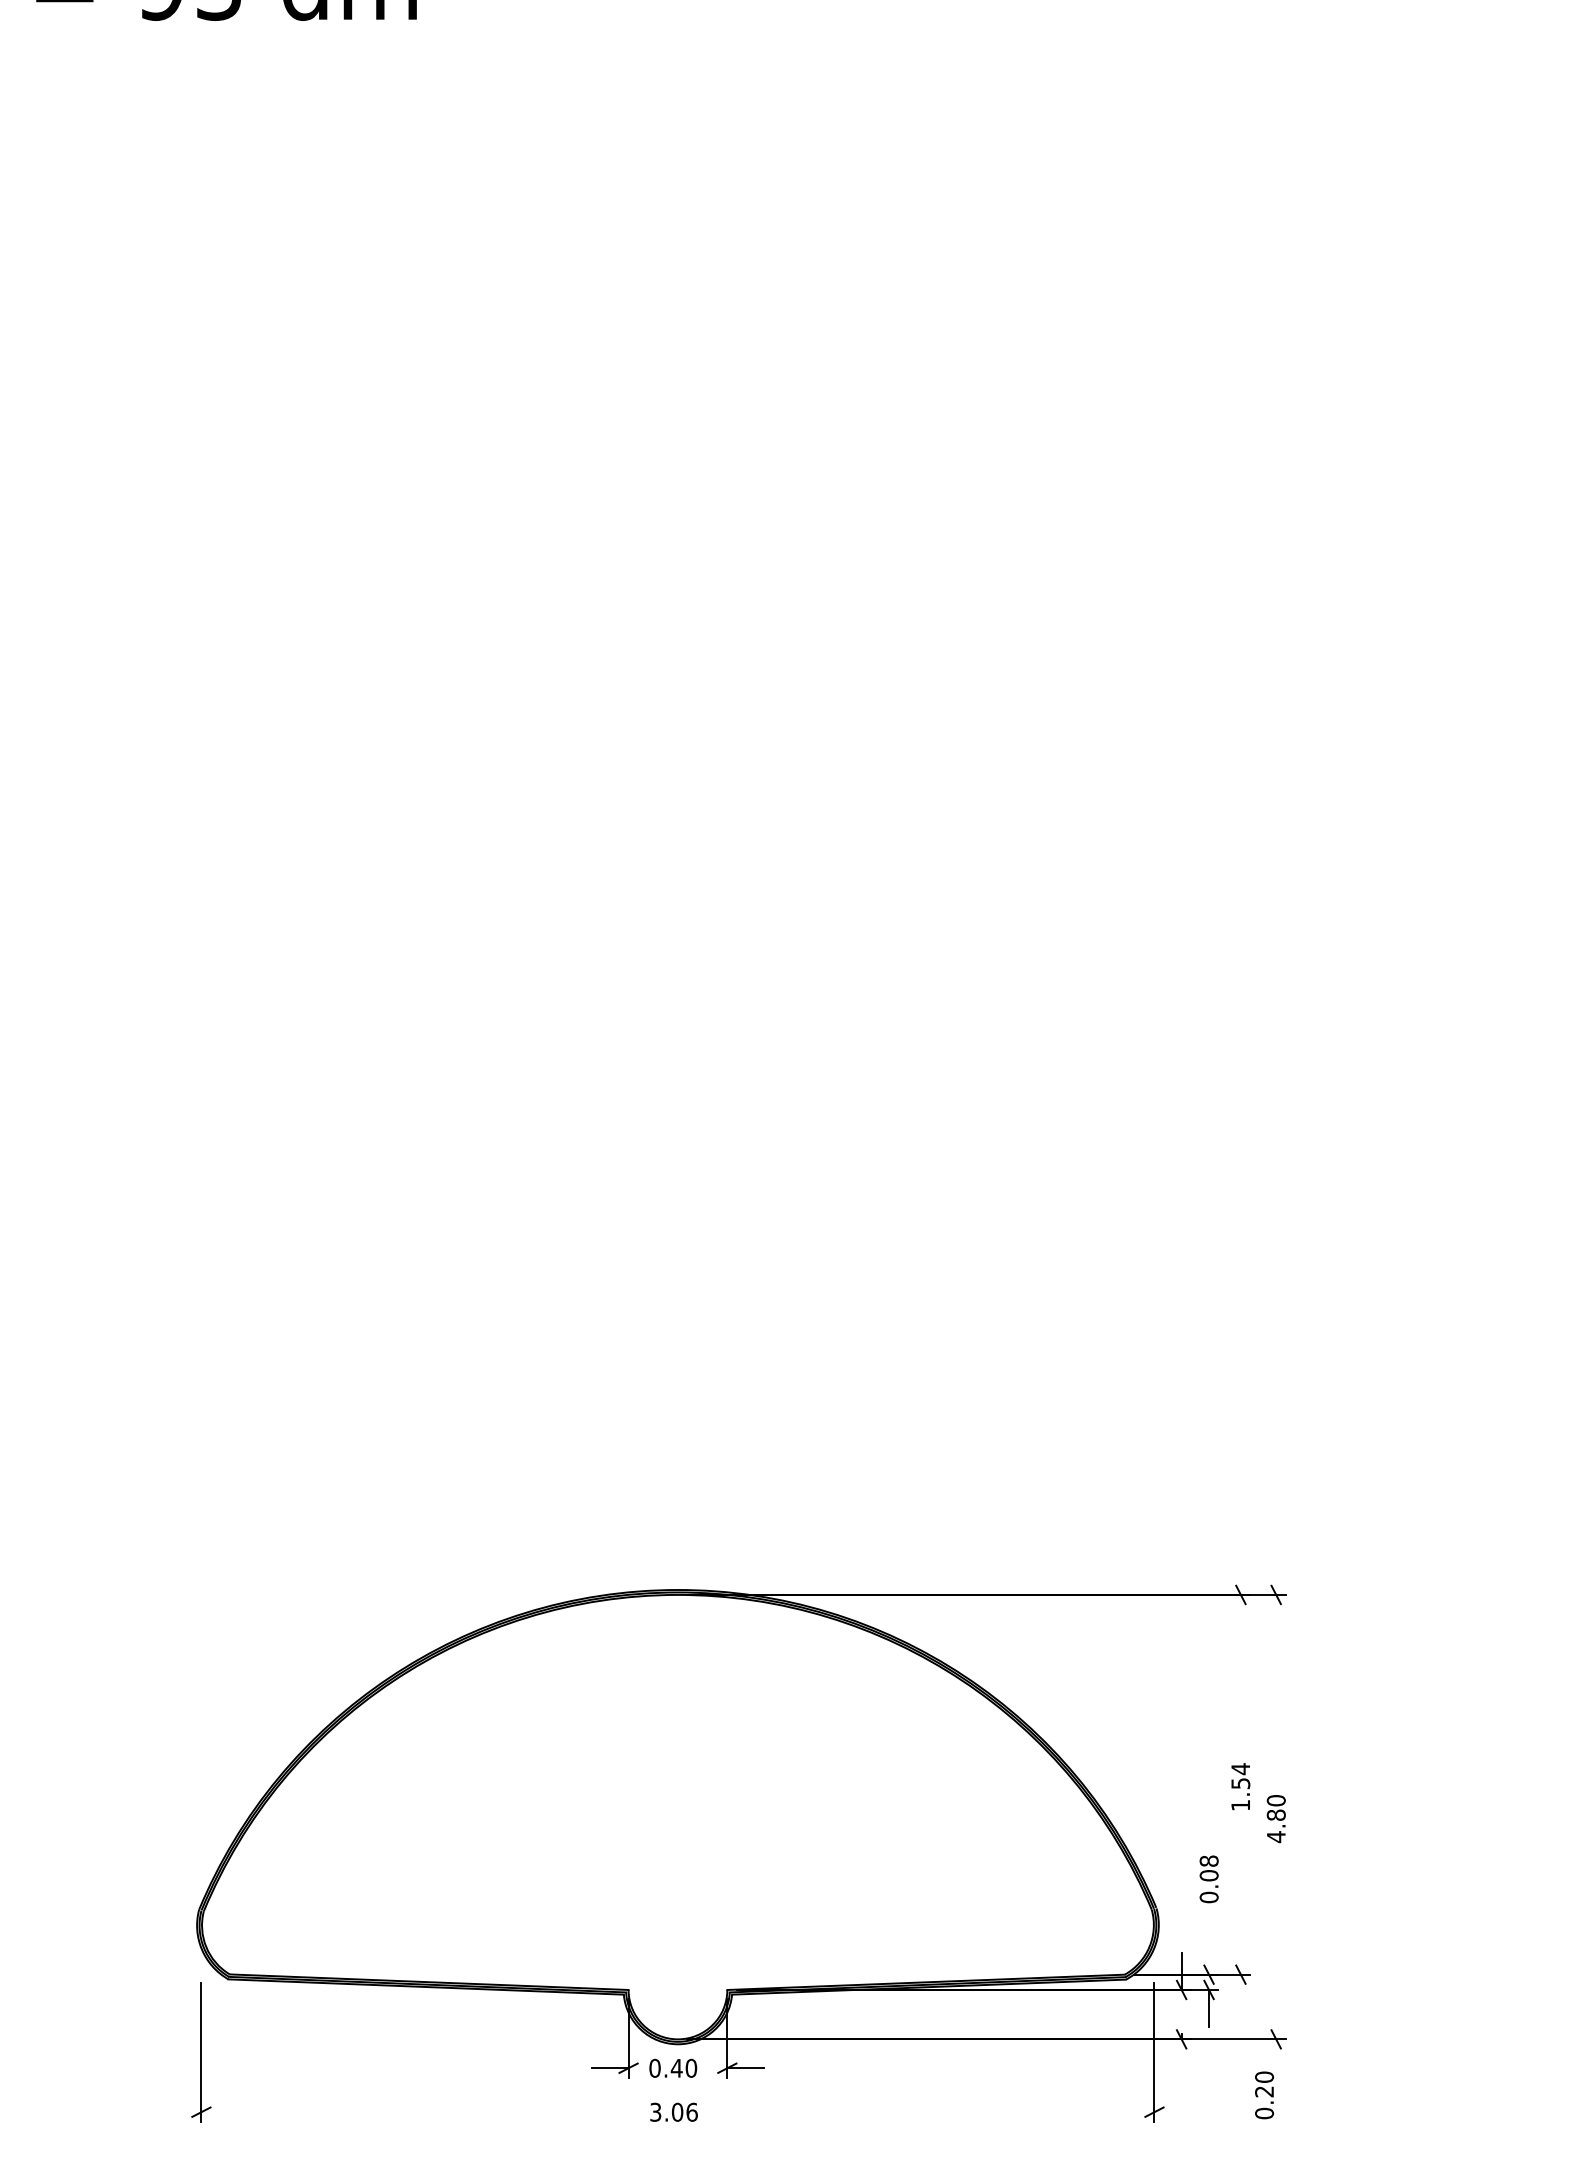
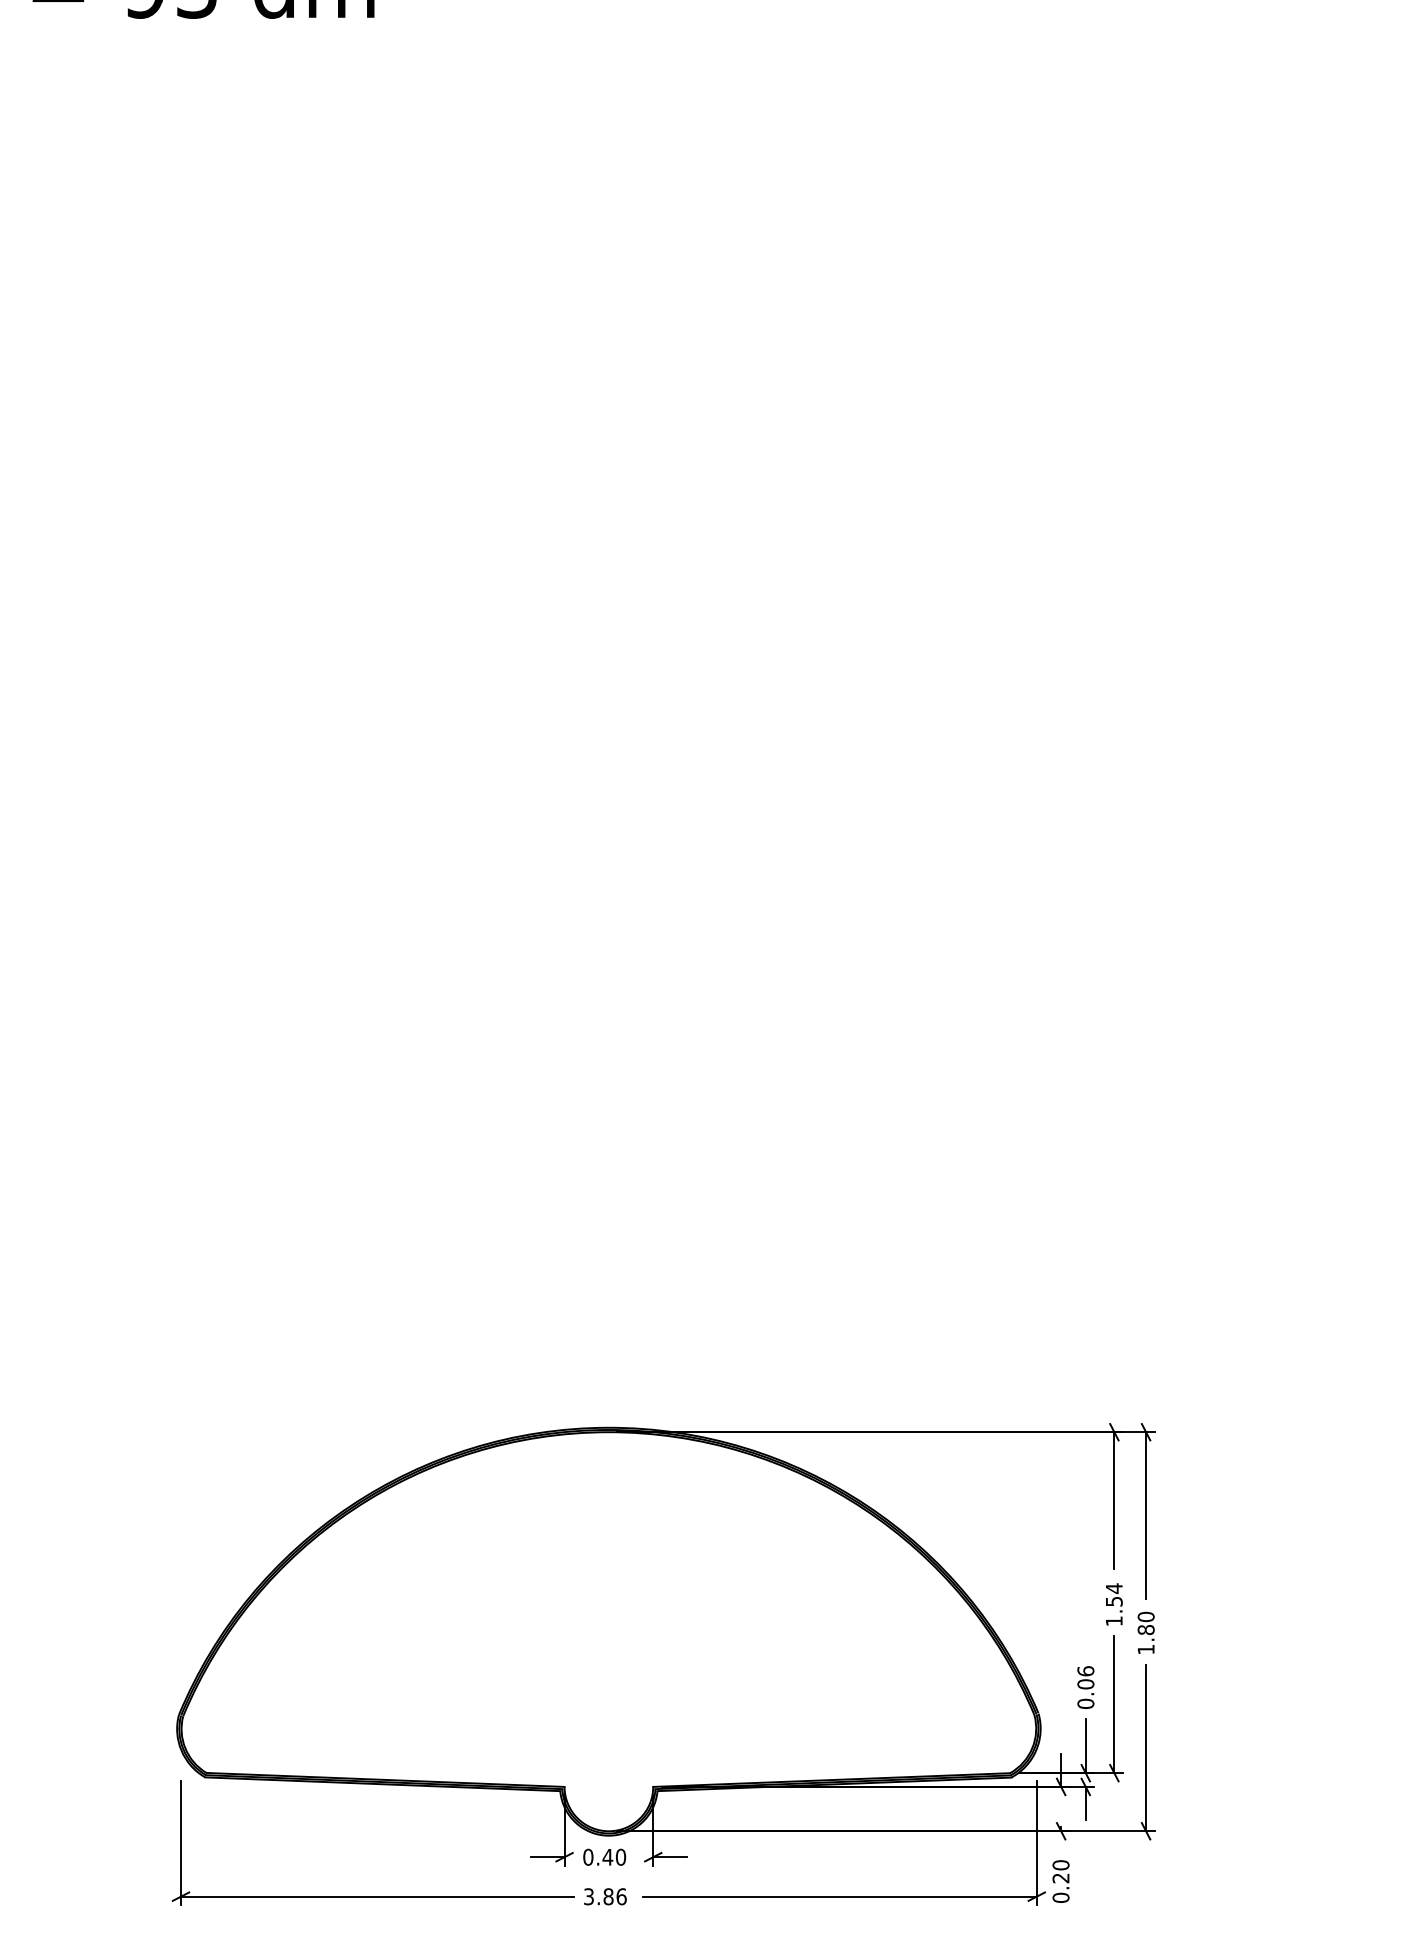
line: (1240, 1670) -> (1114, 1500), added
line: (1276, 1687) -> (1146, 1515), added
text: (1276, 1837) -> (1146, 1650), 4.80 -> 1.80
text: (1208, 1860) -> (1085, 1670), 0.08 -> 0.06
line: (1240, 1898) -> (1114, 1704), added
line: (1209, 1944) -> (1086, 1746), added
line: (1276, 1946) -> (1146, 1747), added
text: (1264, 2095) -> (1061, 1881), moved
line: (420, 2112) -> (377, 1896), added
text: (677, 2112) -> (608, 1896), 3.06 -> 3.86
line: (935, 2112) -> (840, 1896), added

